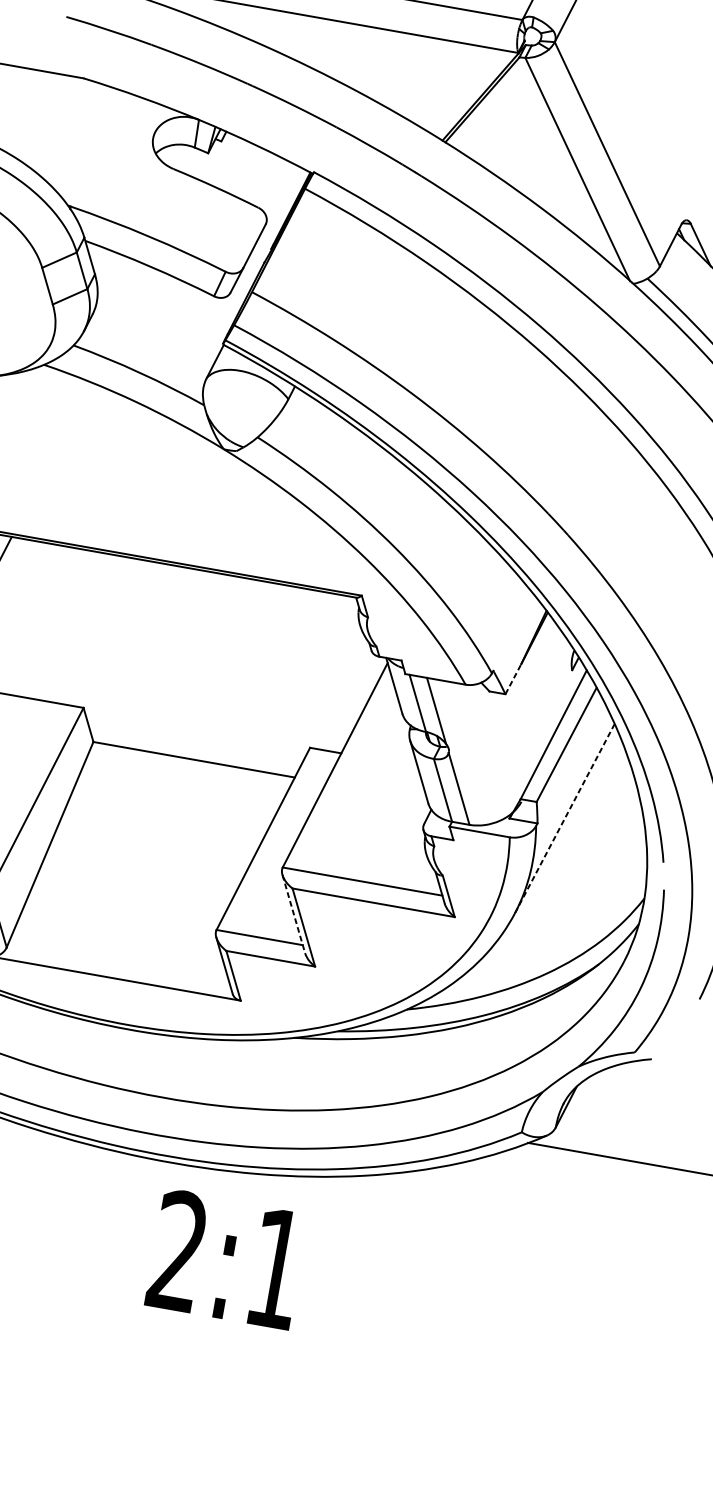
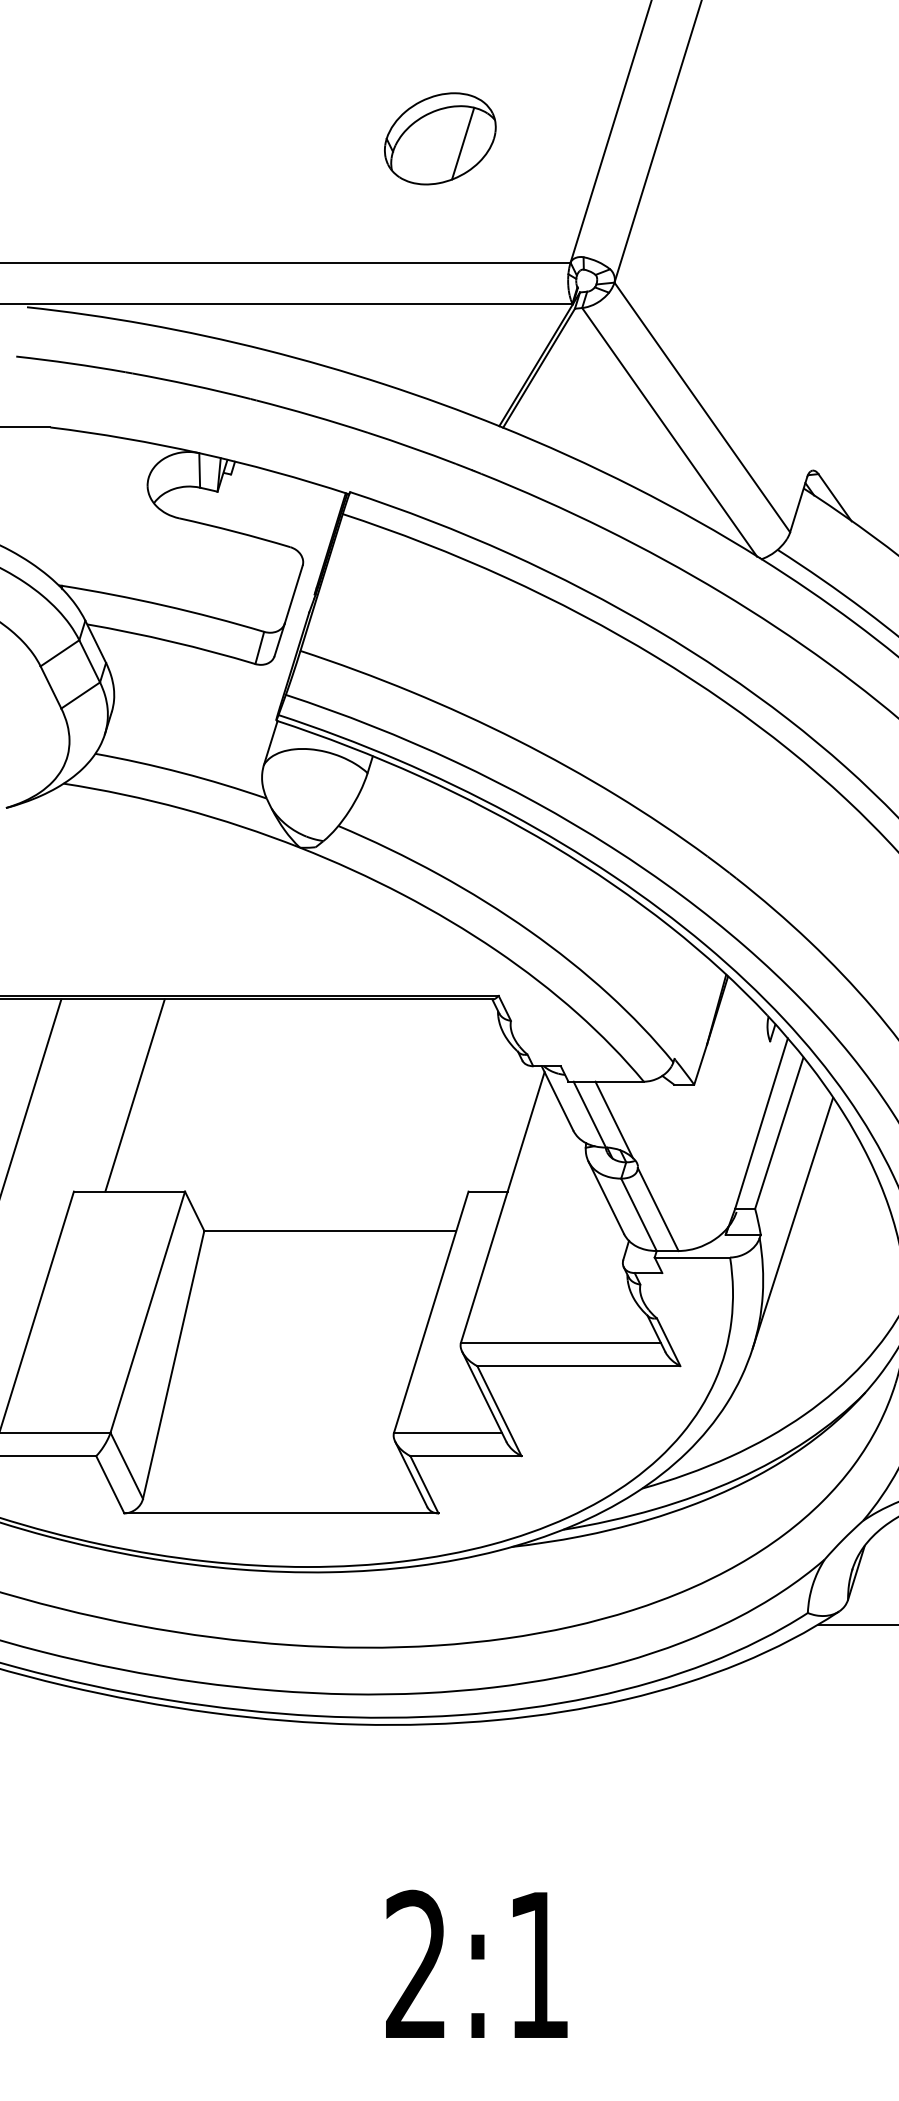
line: (56, 623) -> (134, 1095), added
line: (513, 678) -> (700, 1064), dashed -> solid
line: (564, 818) -> (792, 1223), dashed -> solid
line: (293, 914) -> (484, 1397), dashed -> solid
text: (226, 1258) -> (476, 1963), moved

